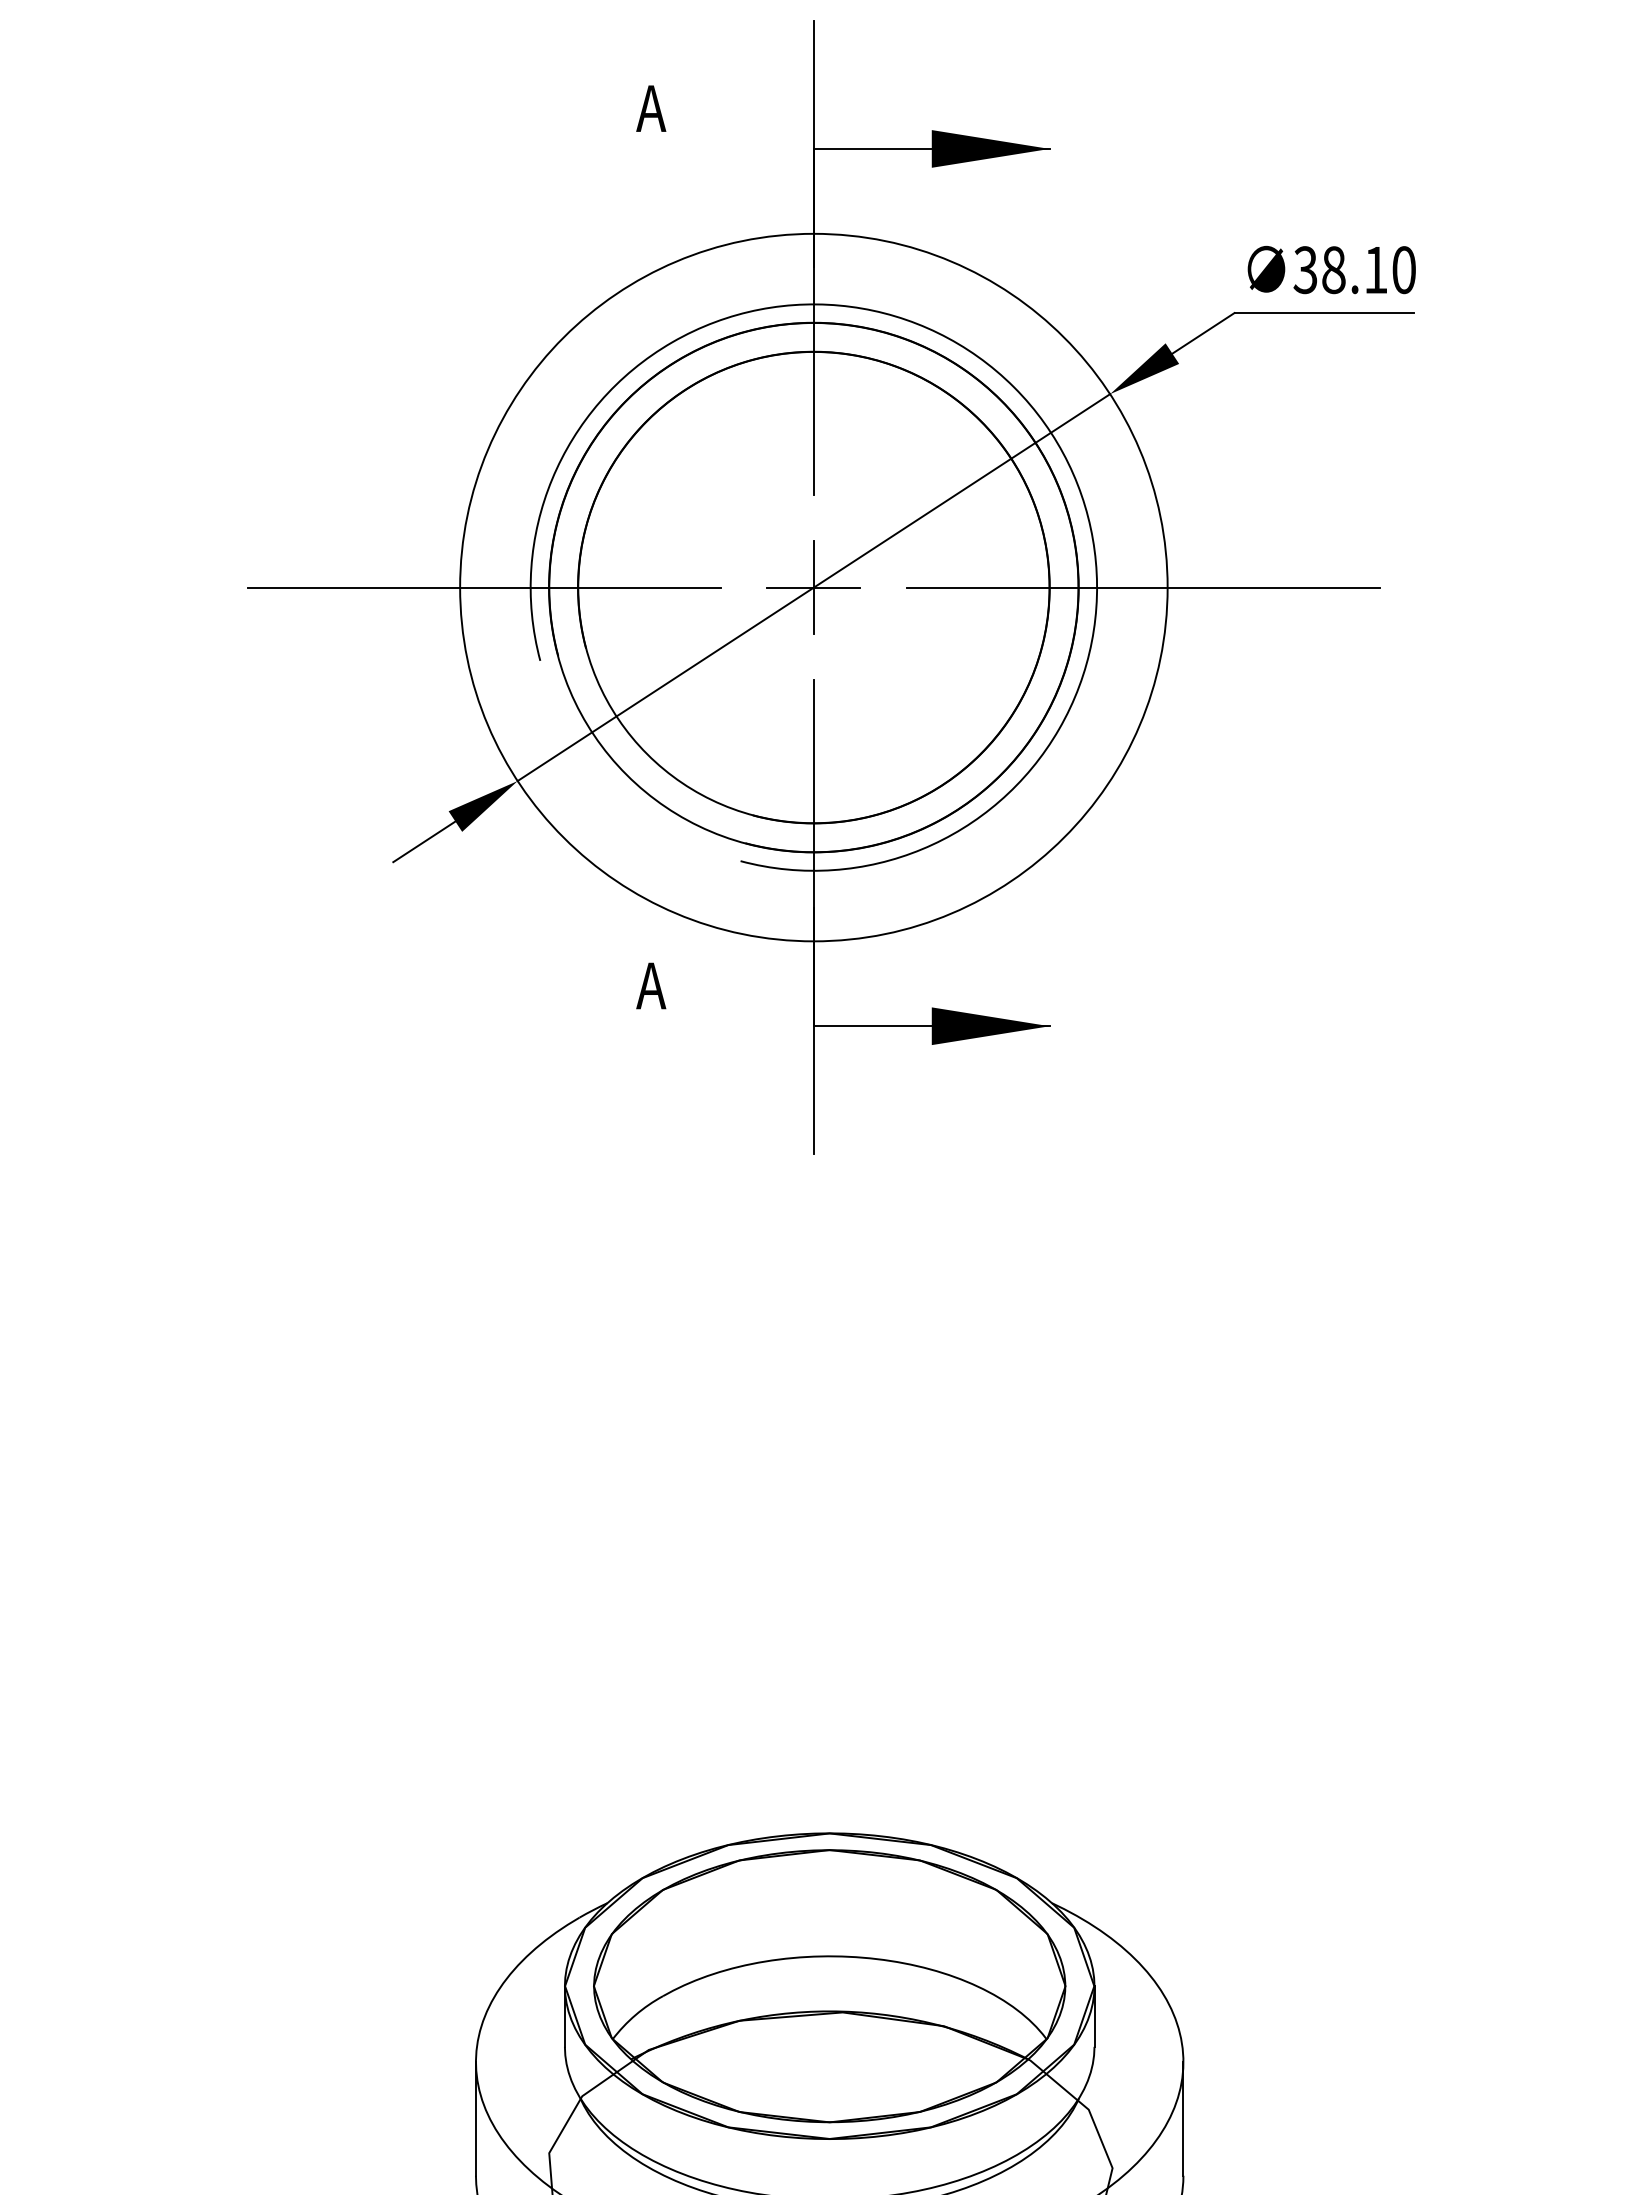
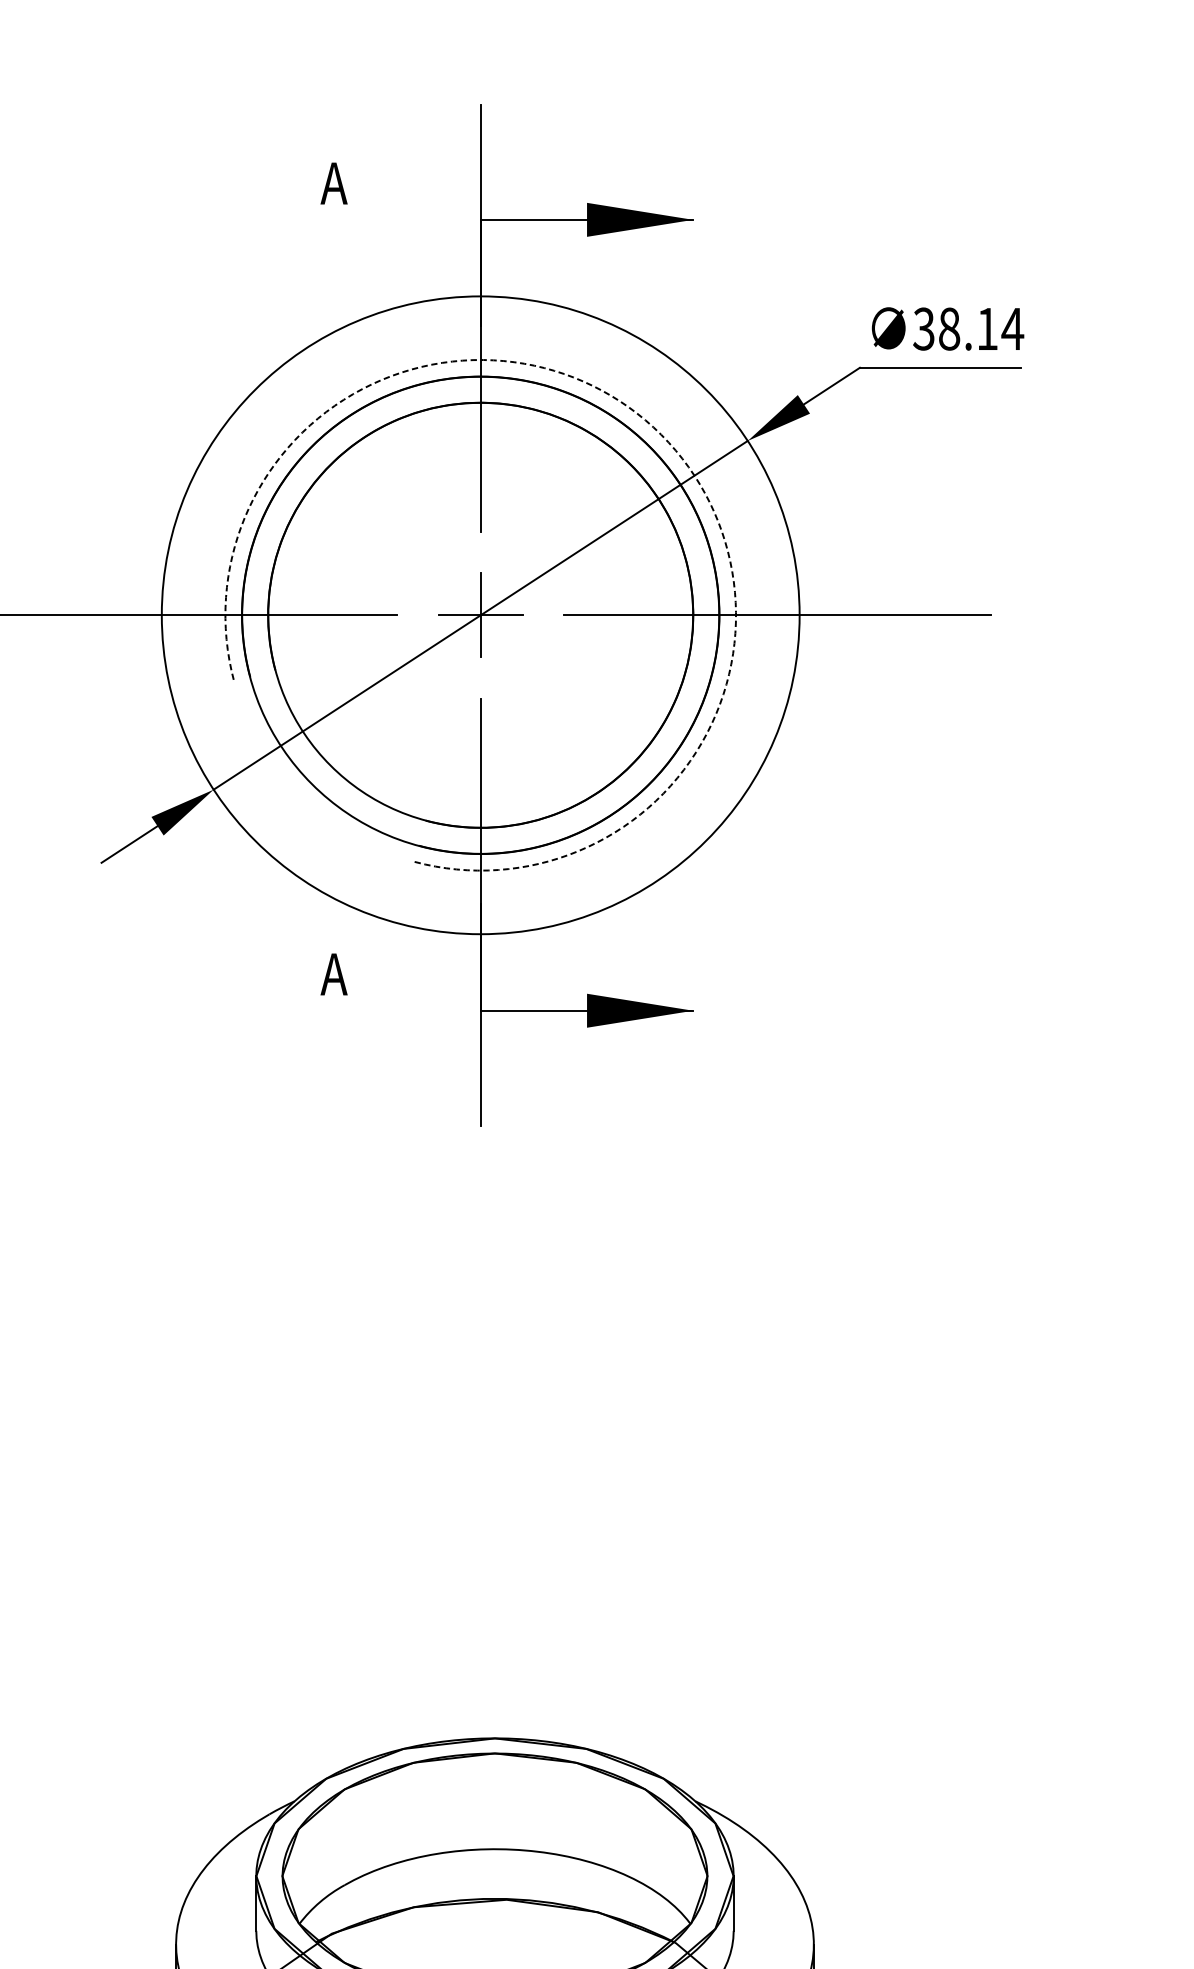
text: (1403, 270) -> (1012, 329), 38.10 -> 38.14
arc: (1014, 387) -> (661, 434), solid -> dashed

